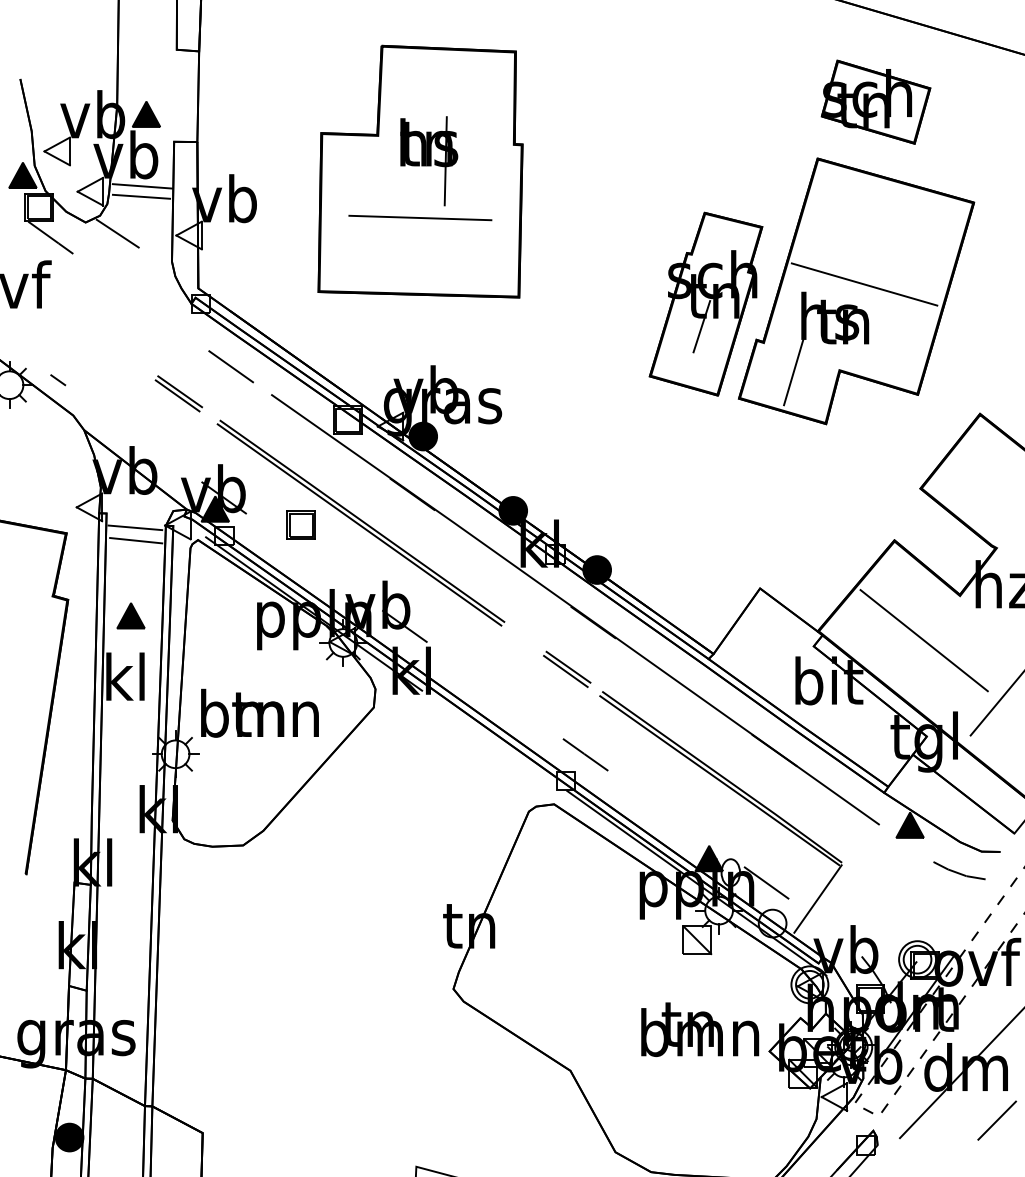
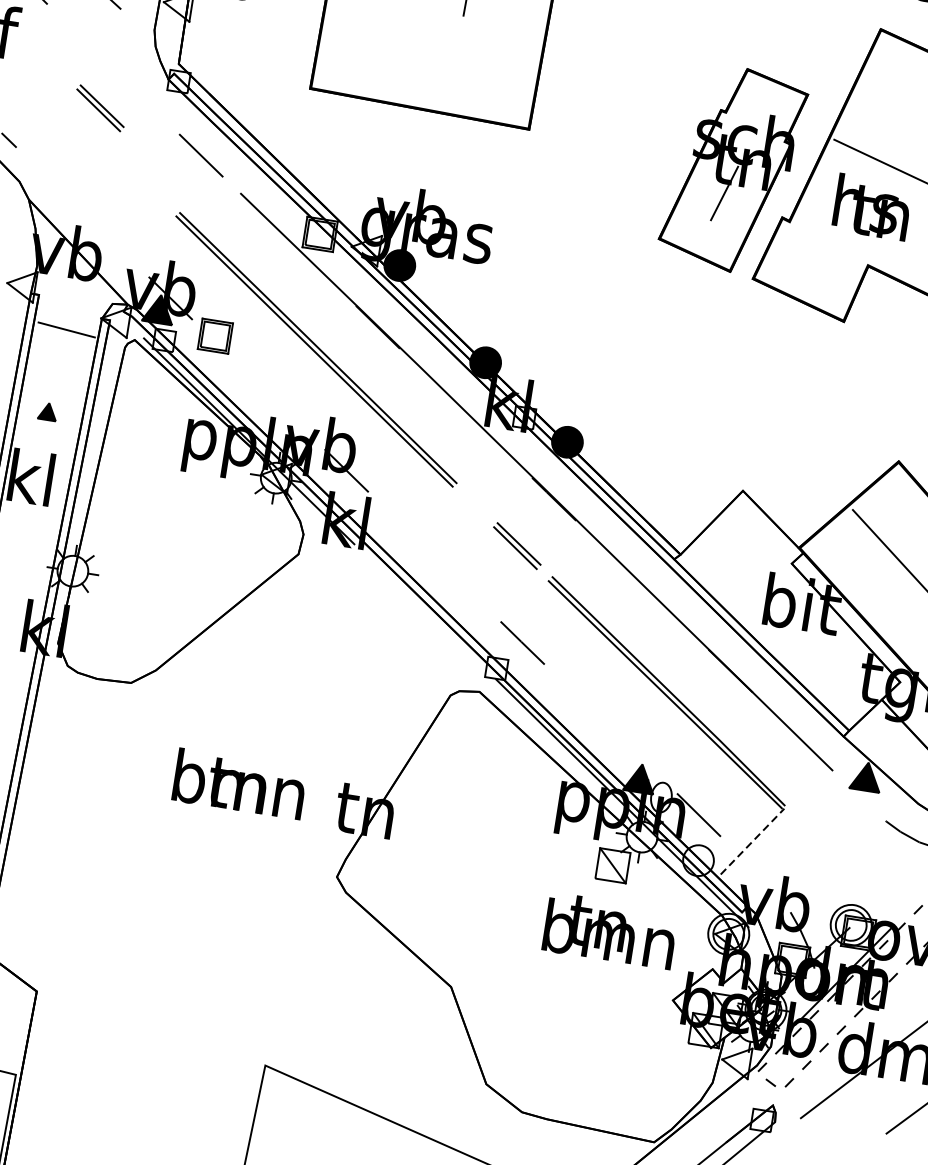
line: (420, 217) -> (434, 24), removed
line: (794, 371) -> (818, 258), removed
part: (178, 393) -> (100, 107), moved
part: (300, 524) -> (214, 335), moved
line: (135, 527) -> (68, 315), removed
part: (130, 615) -> (47, 411), size x0.6
text: (259, 712) -> (239, 783), moved
line: (818, 898) -> (753, 841), solid -> dashed
text: (700, 1029) -> (610, 931), moved

